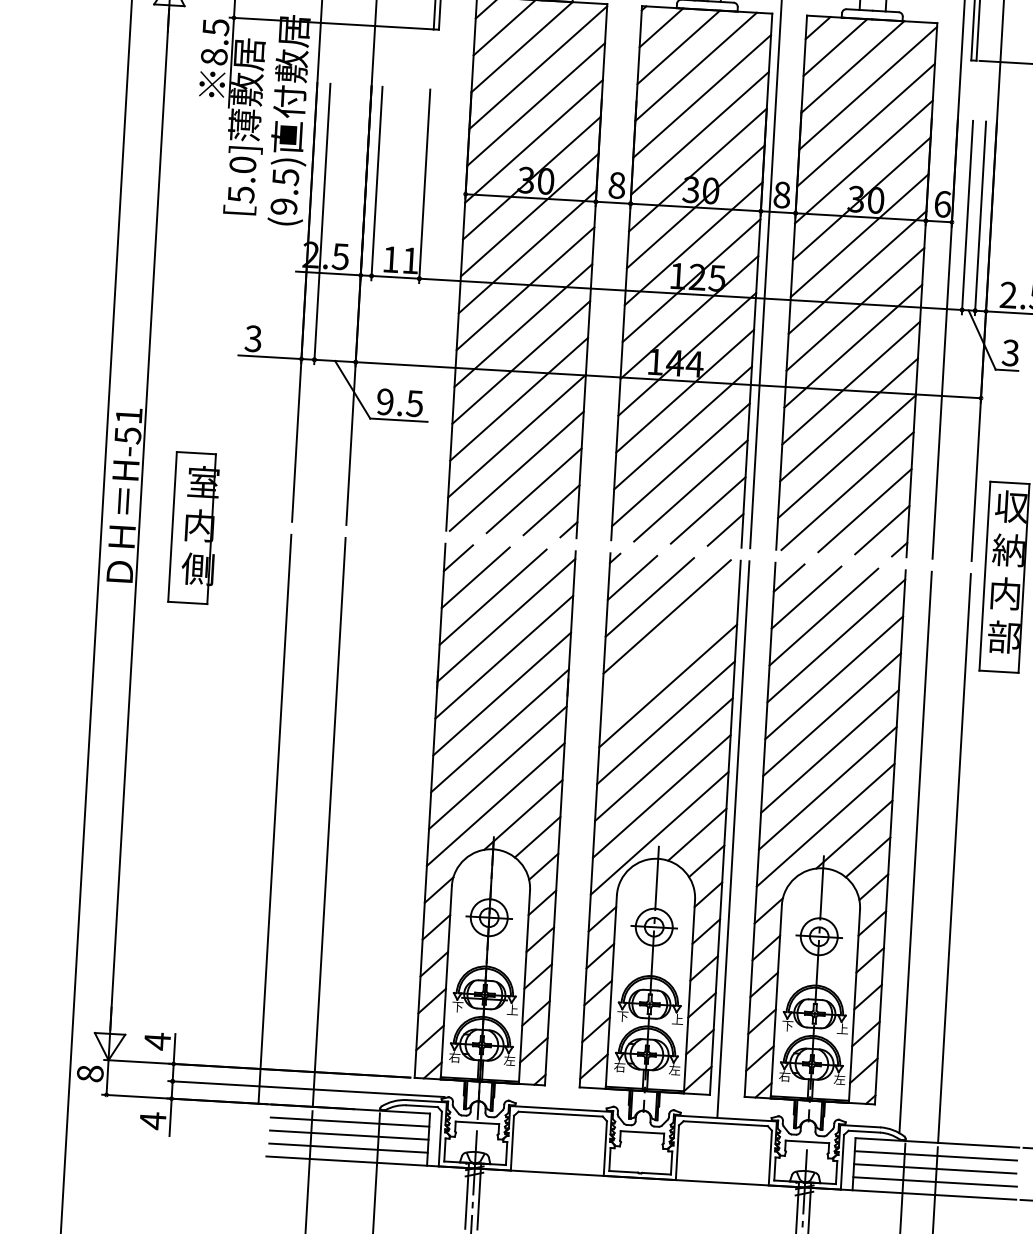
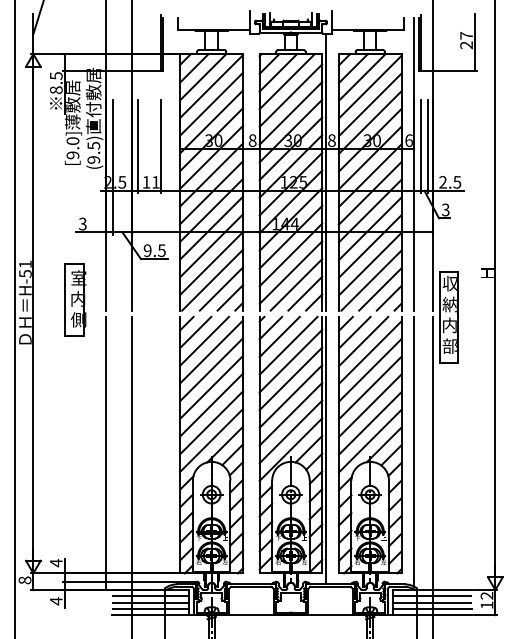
text: (240, 194) -> (72, 155), 5.0] -> 9.0]
part: (193, 526) -> (75, 299), moved
line: (669, 647) -> (290, 360), added

